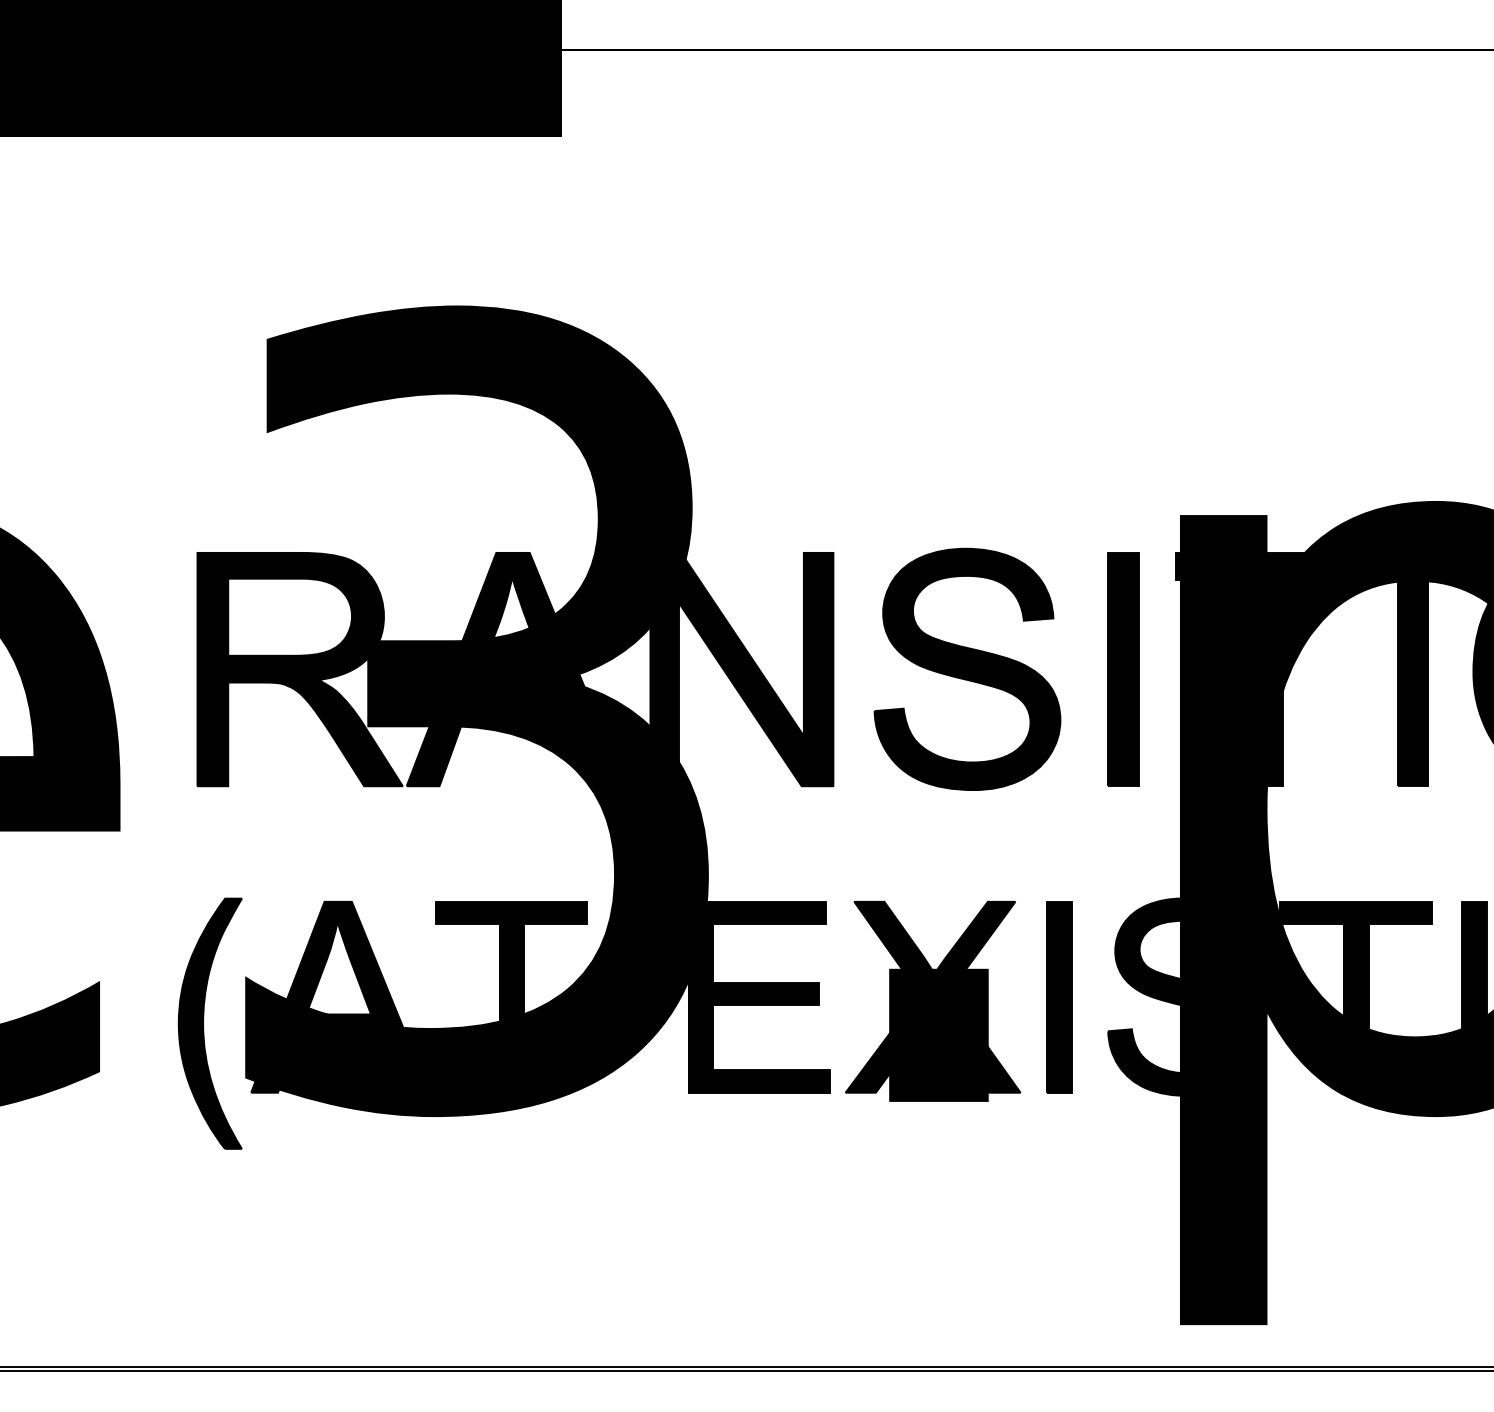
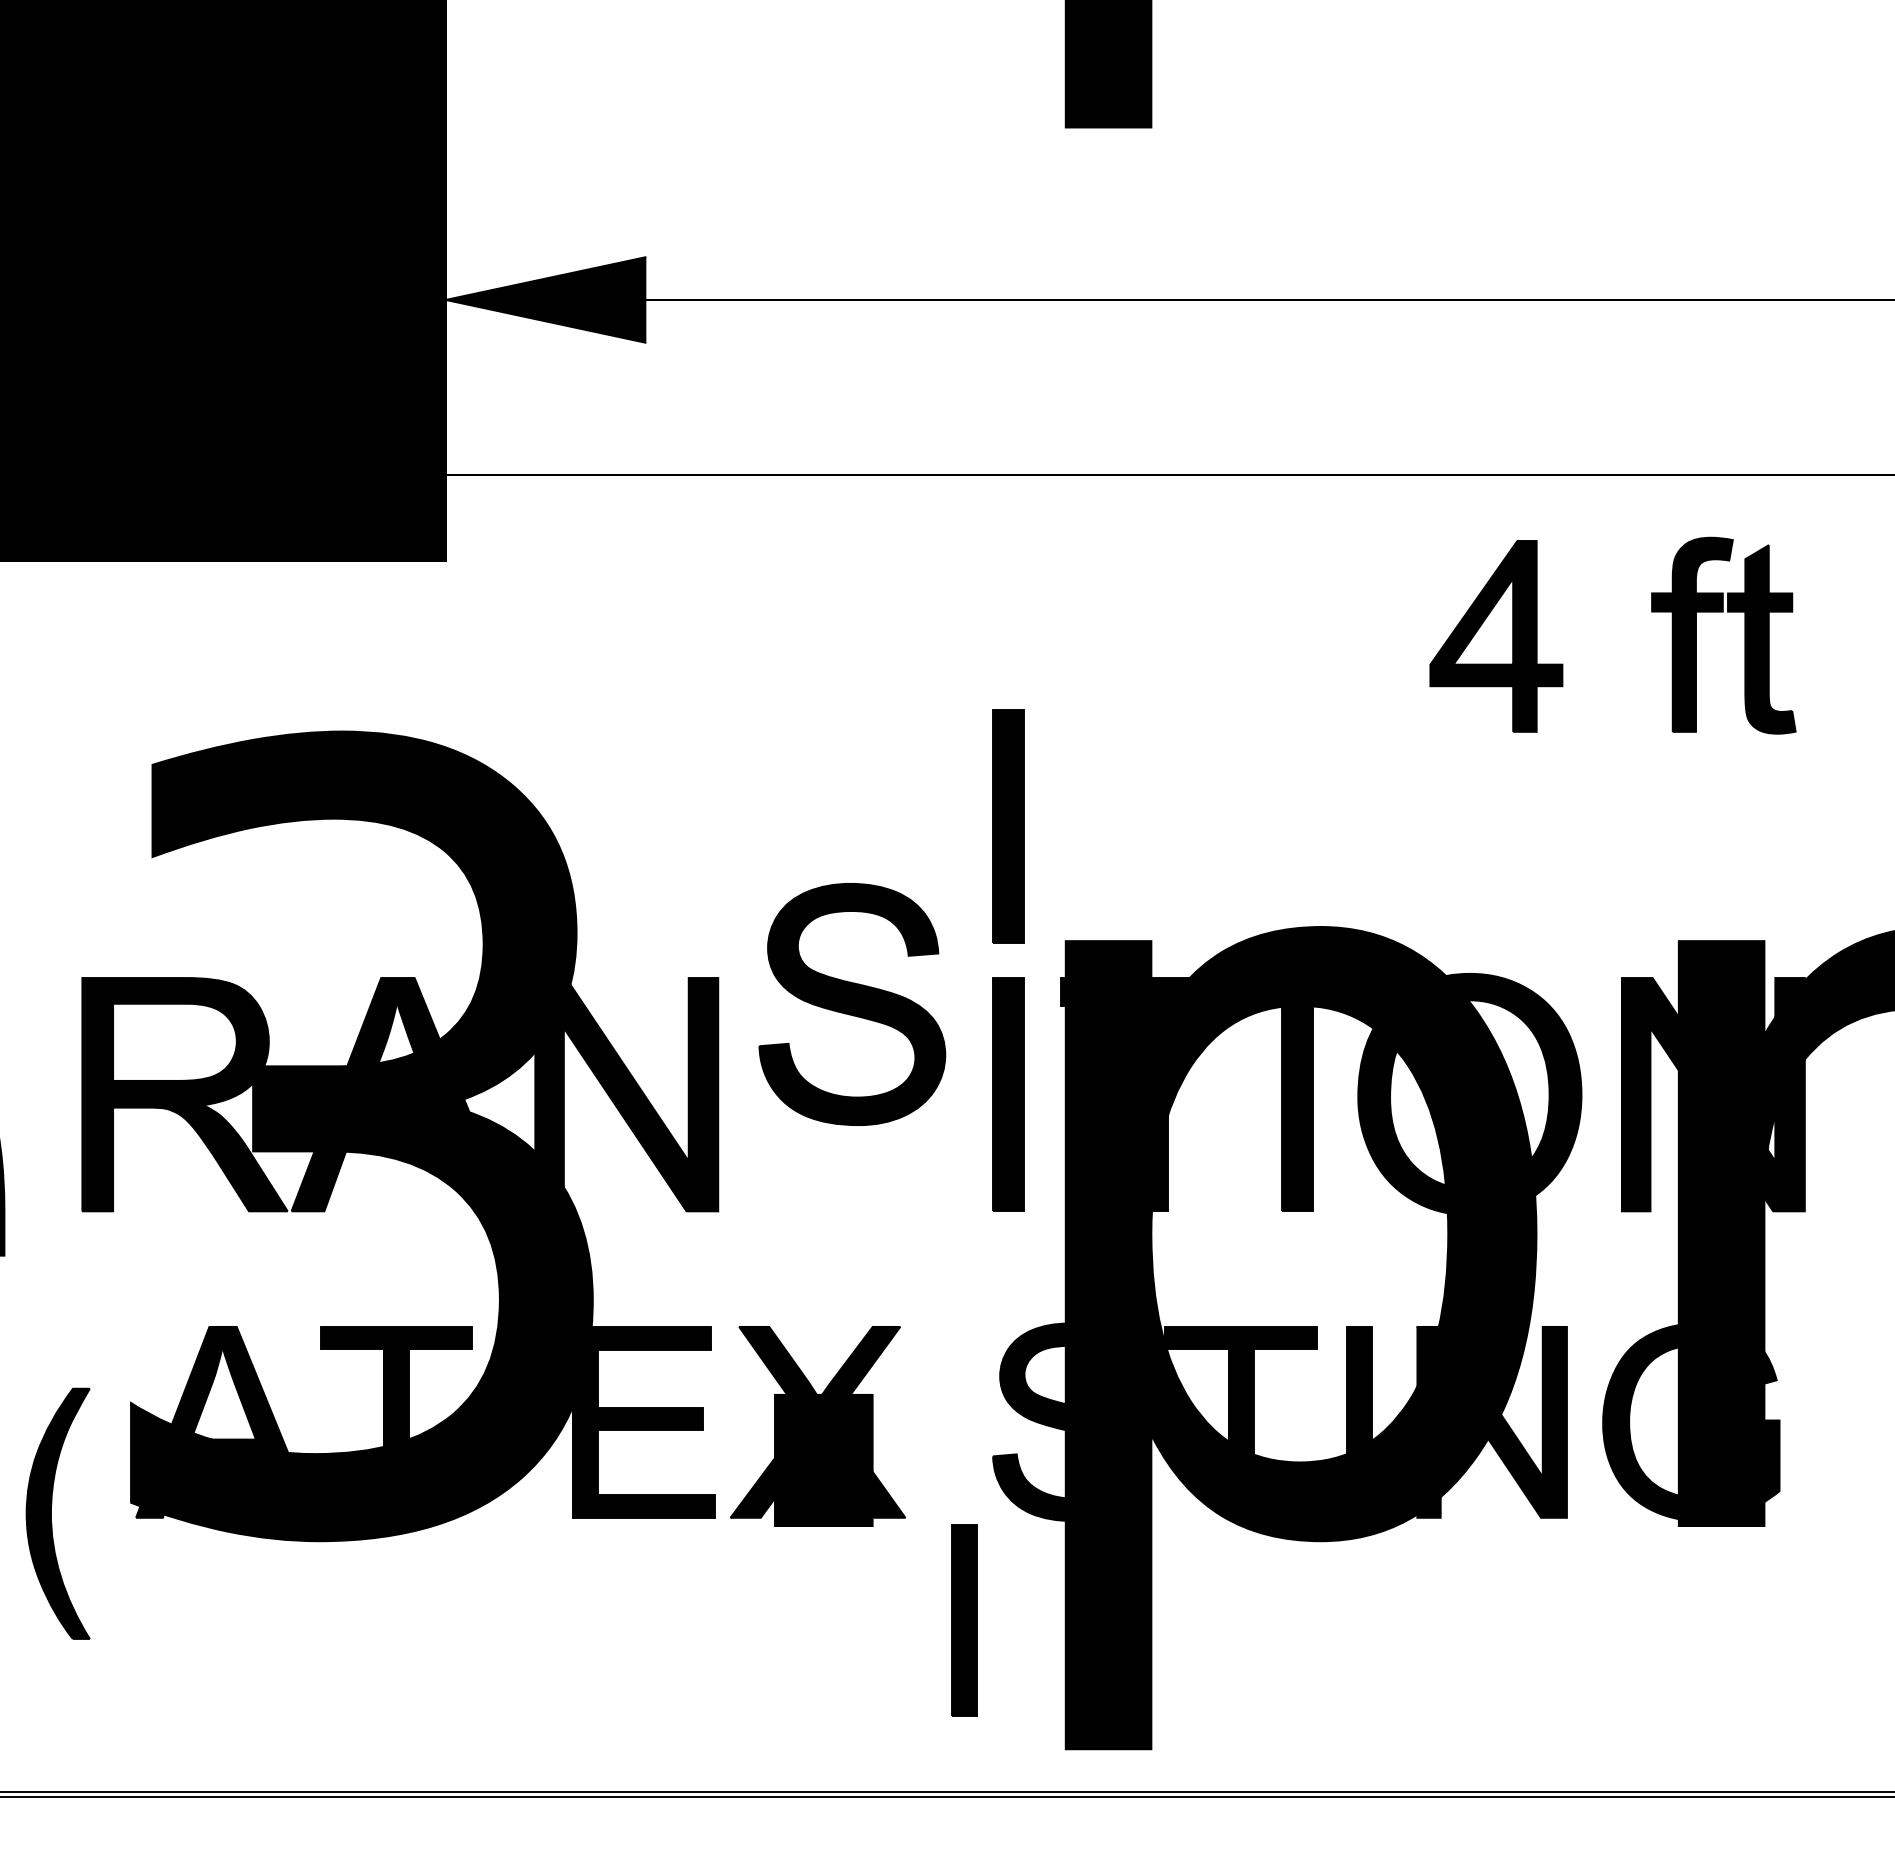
part: (1123, 401) -> (1008, 826), added
part: (967, 669) -> (852, 1004), moved
part: (1059, 997) -> (964, 1620), moved
part: (209, 1023) -> (57, 1513), moved

